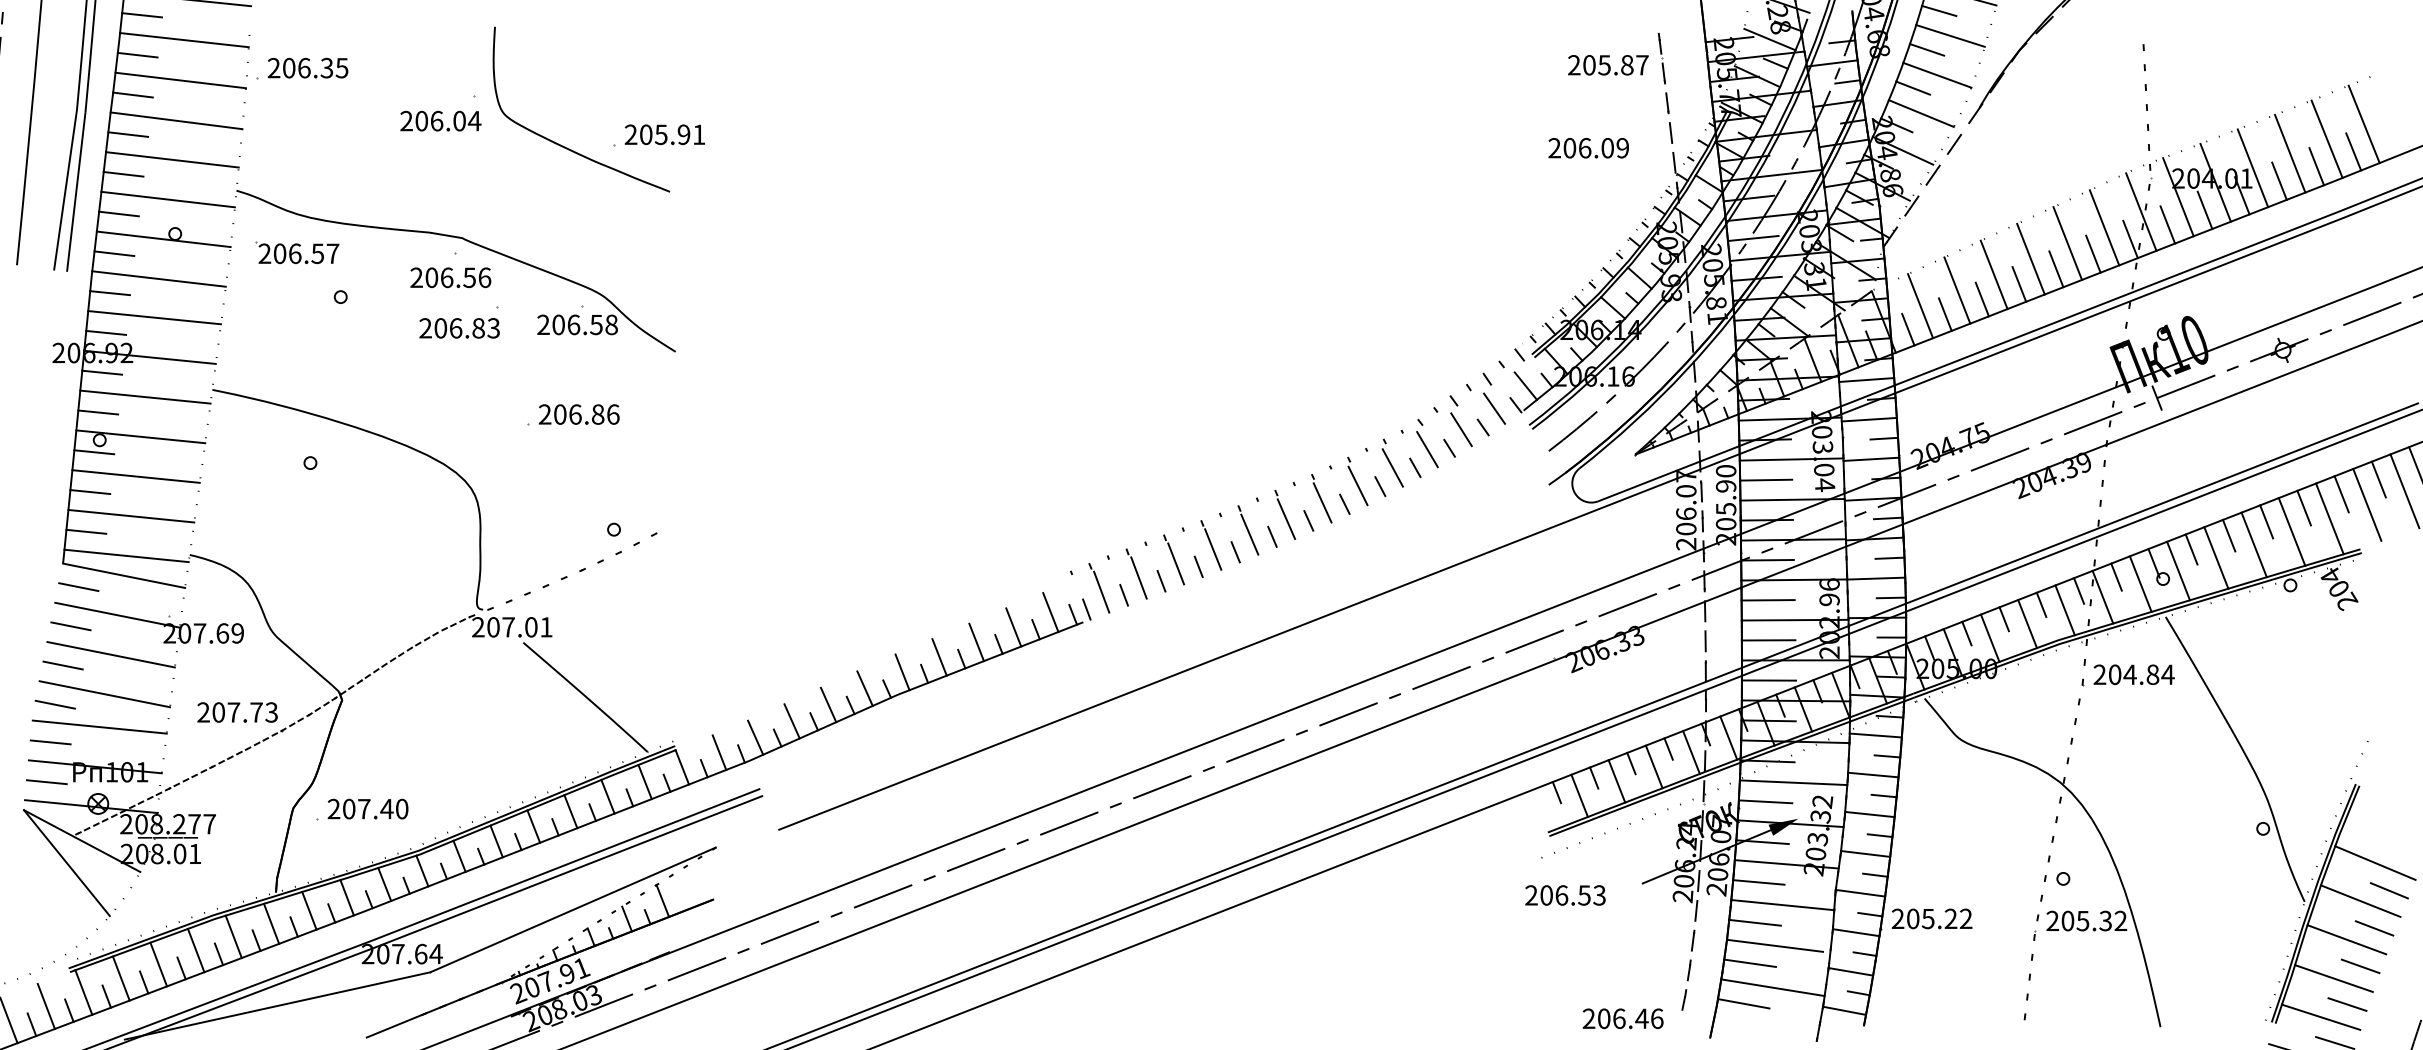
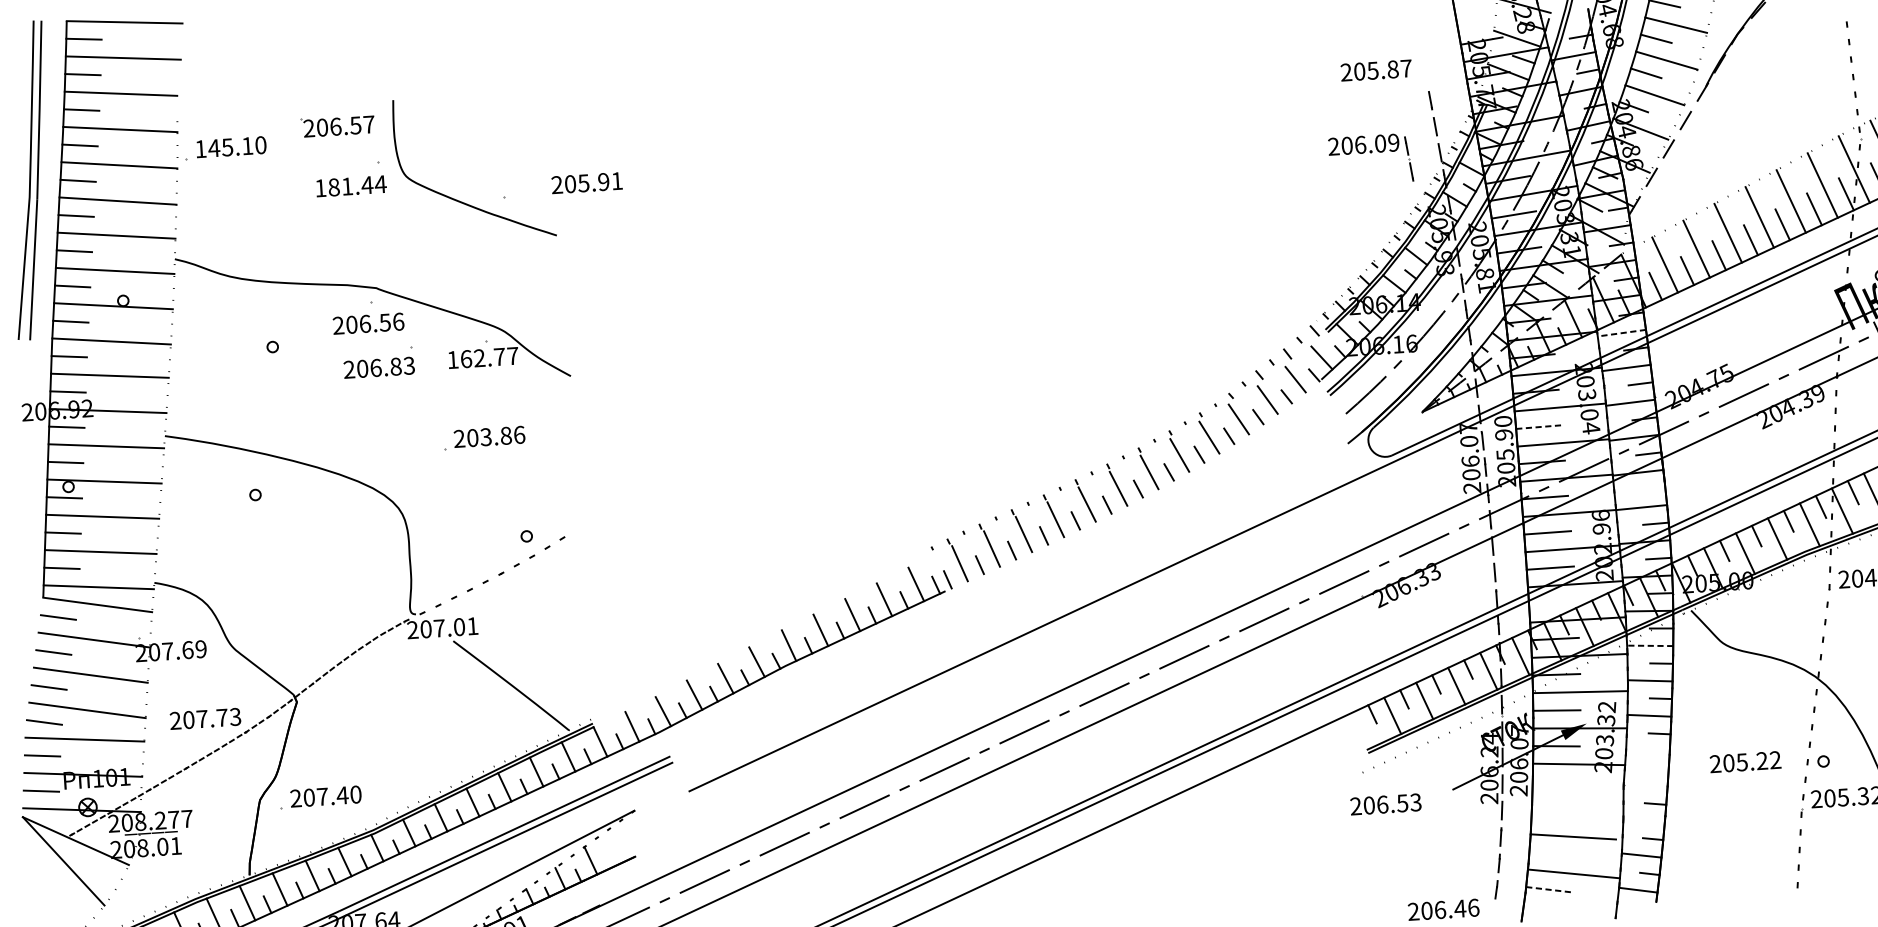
line: (1661, 58) -> (1408, 158), moved
text: (307, 67) -> (230, 146), 206.35 -> 145.10
text: (433, 120) -> (344, 186), 206.04 -> 181.44
text: (664, 134) -> (586, 182), moved
part: (297, 252) -> (337, 125), moved
text: (577, 324) -> (482, 357), 206.58 -> 162.77
line: (1866, 380) -> (1621, 333), solid -> dashed
text: (575, 414) -> (486, 437), 206.86 -> 203.86
line: (1766, 480) -> (1539, 427), solid -> dashed
line: (1889, 557) -> (1652, 488), removed
line: (1768, 680) -> (1552, 603), removed
line: (1875, 735) -> (1649, 645), solid -> dashed
line: (1865, 853) -> (1647, 750), removed
line: (1875, 874) -> (1657, 768), removed
line: (1758, 882) -> (1555, 782), removed
line: (1860, 892) -> (1645, 785), removed
line: (1782, 905) -> (1577, 800), removed
text: (1931, 918) -> (1745, 761), moved
line: (1754, 922) -> (1553, 817), removed
line: (1855, 932) -> (1643, 820), removed
line: (1749, 962) -> (1551, 853), removed
line: (1744, 1003) -> (1549, 889), solid -> dashed

